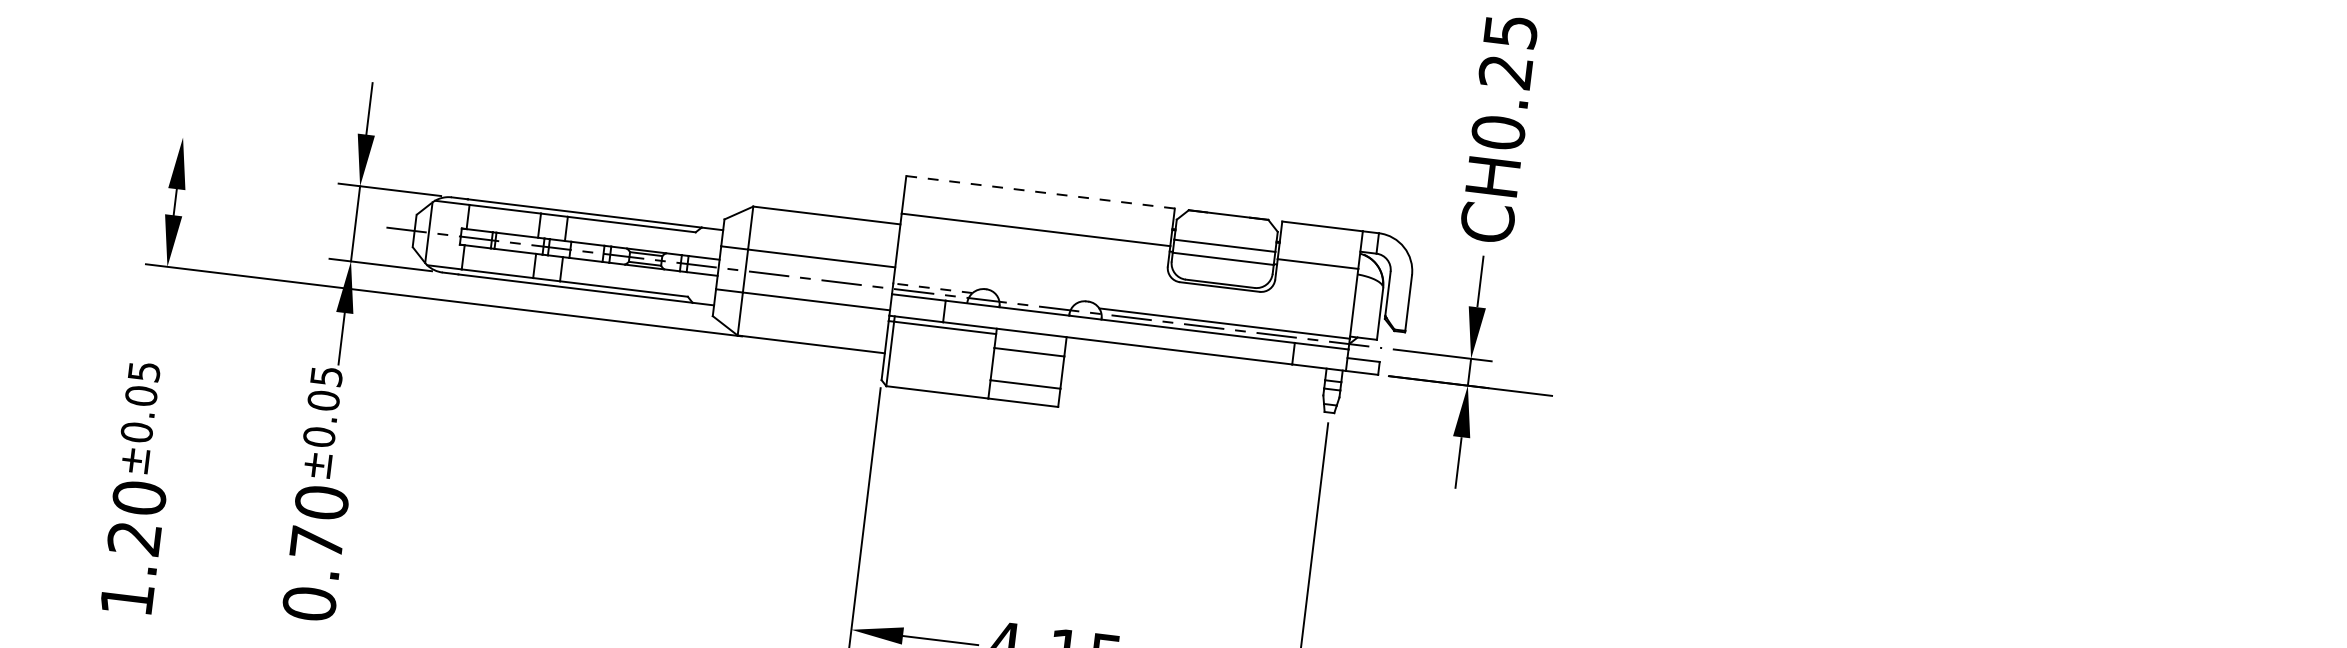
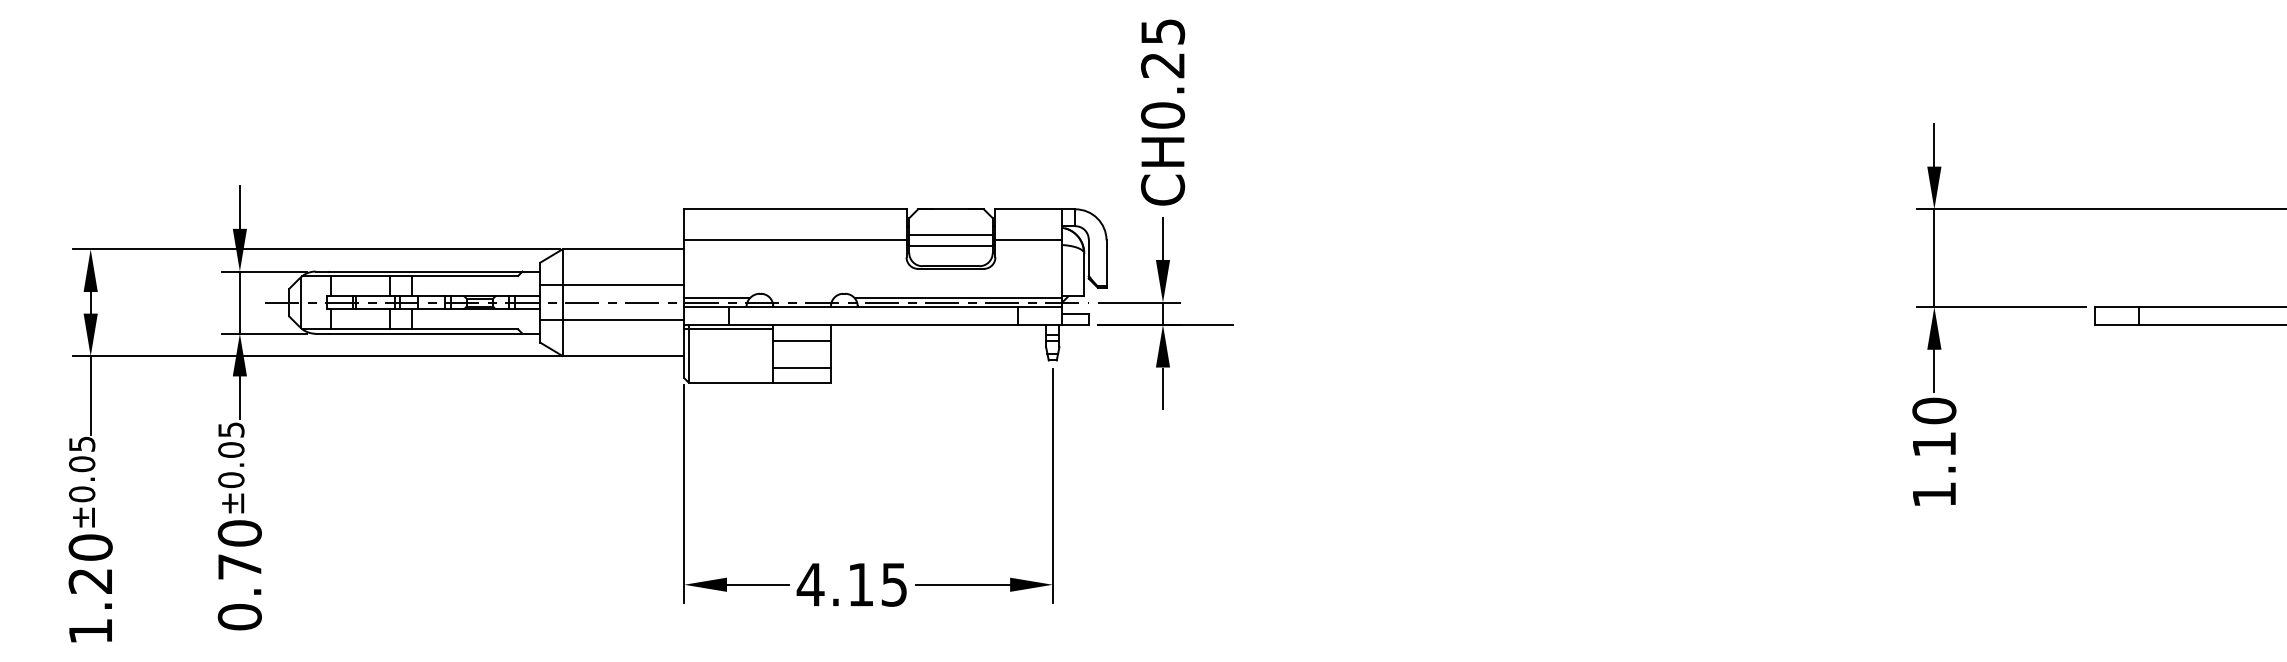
line: (454, 170) -> (315, 249), added
line: (1039, 192) -> (794, 209), dashed -> solid
line: (933, 288) -> (717, 298), dashed -> solid
line: (161, 314) -> (90, 395), added

